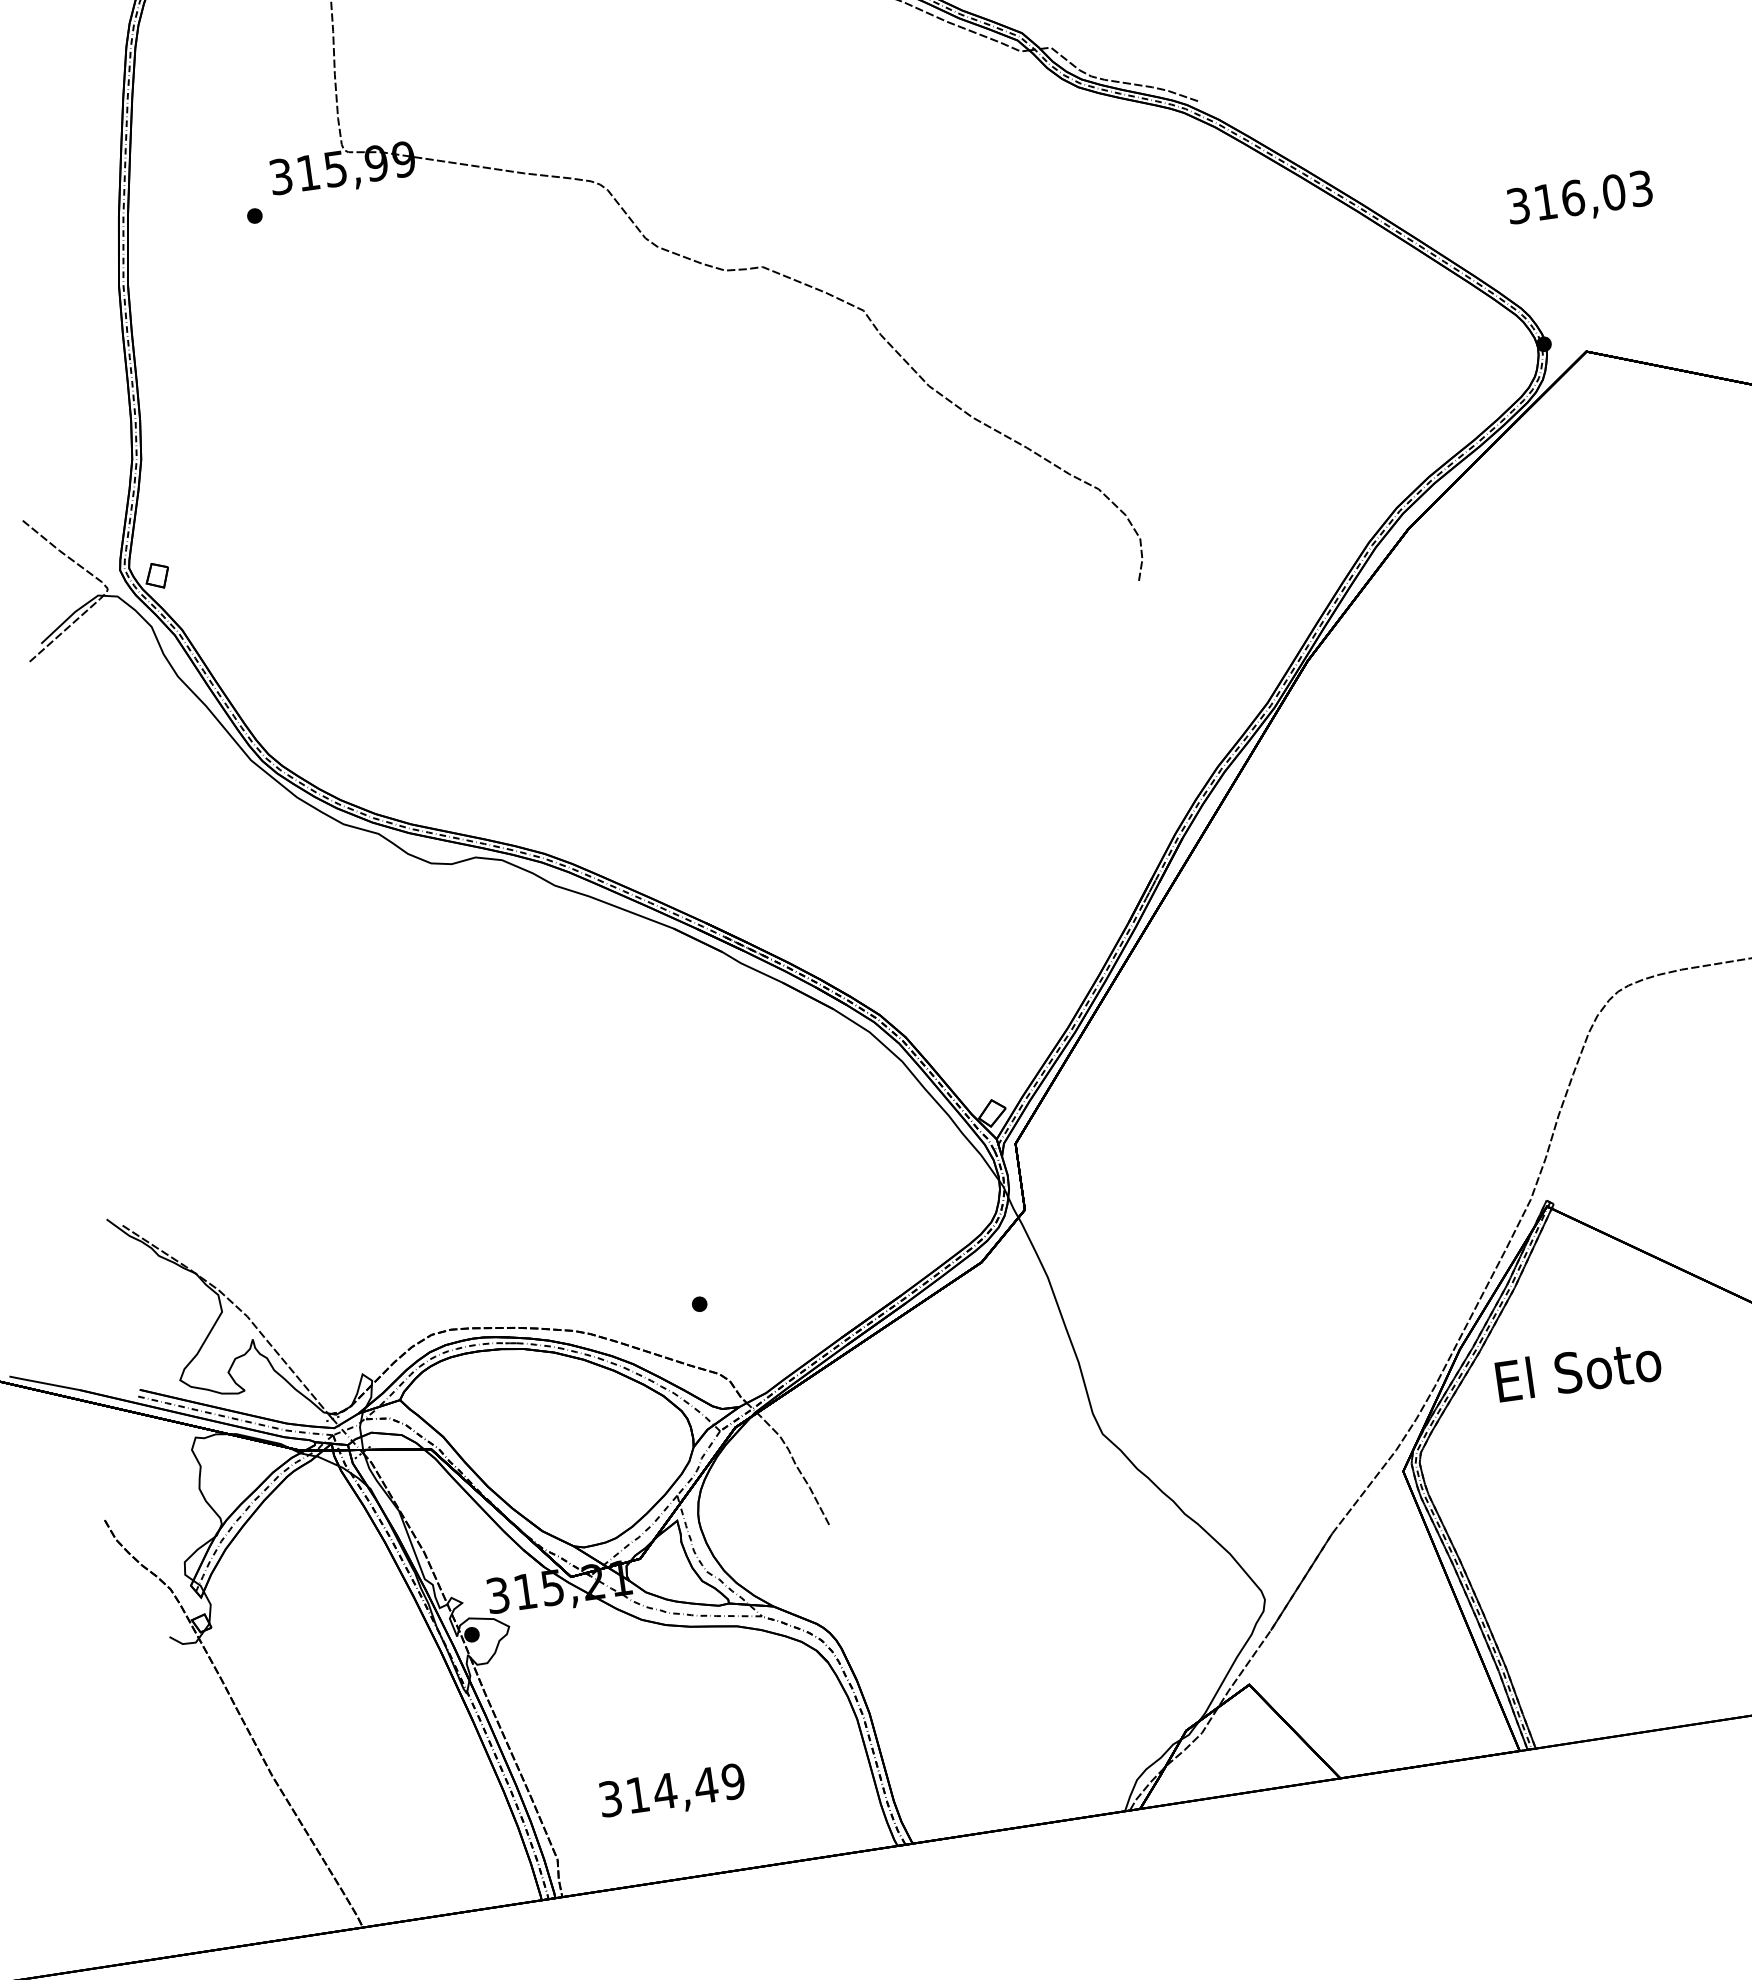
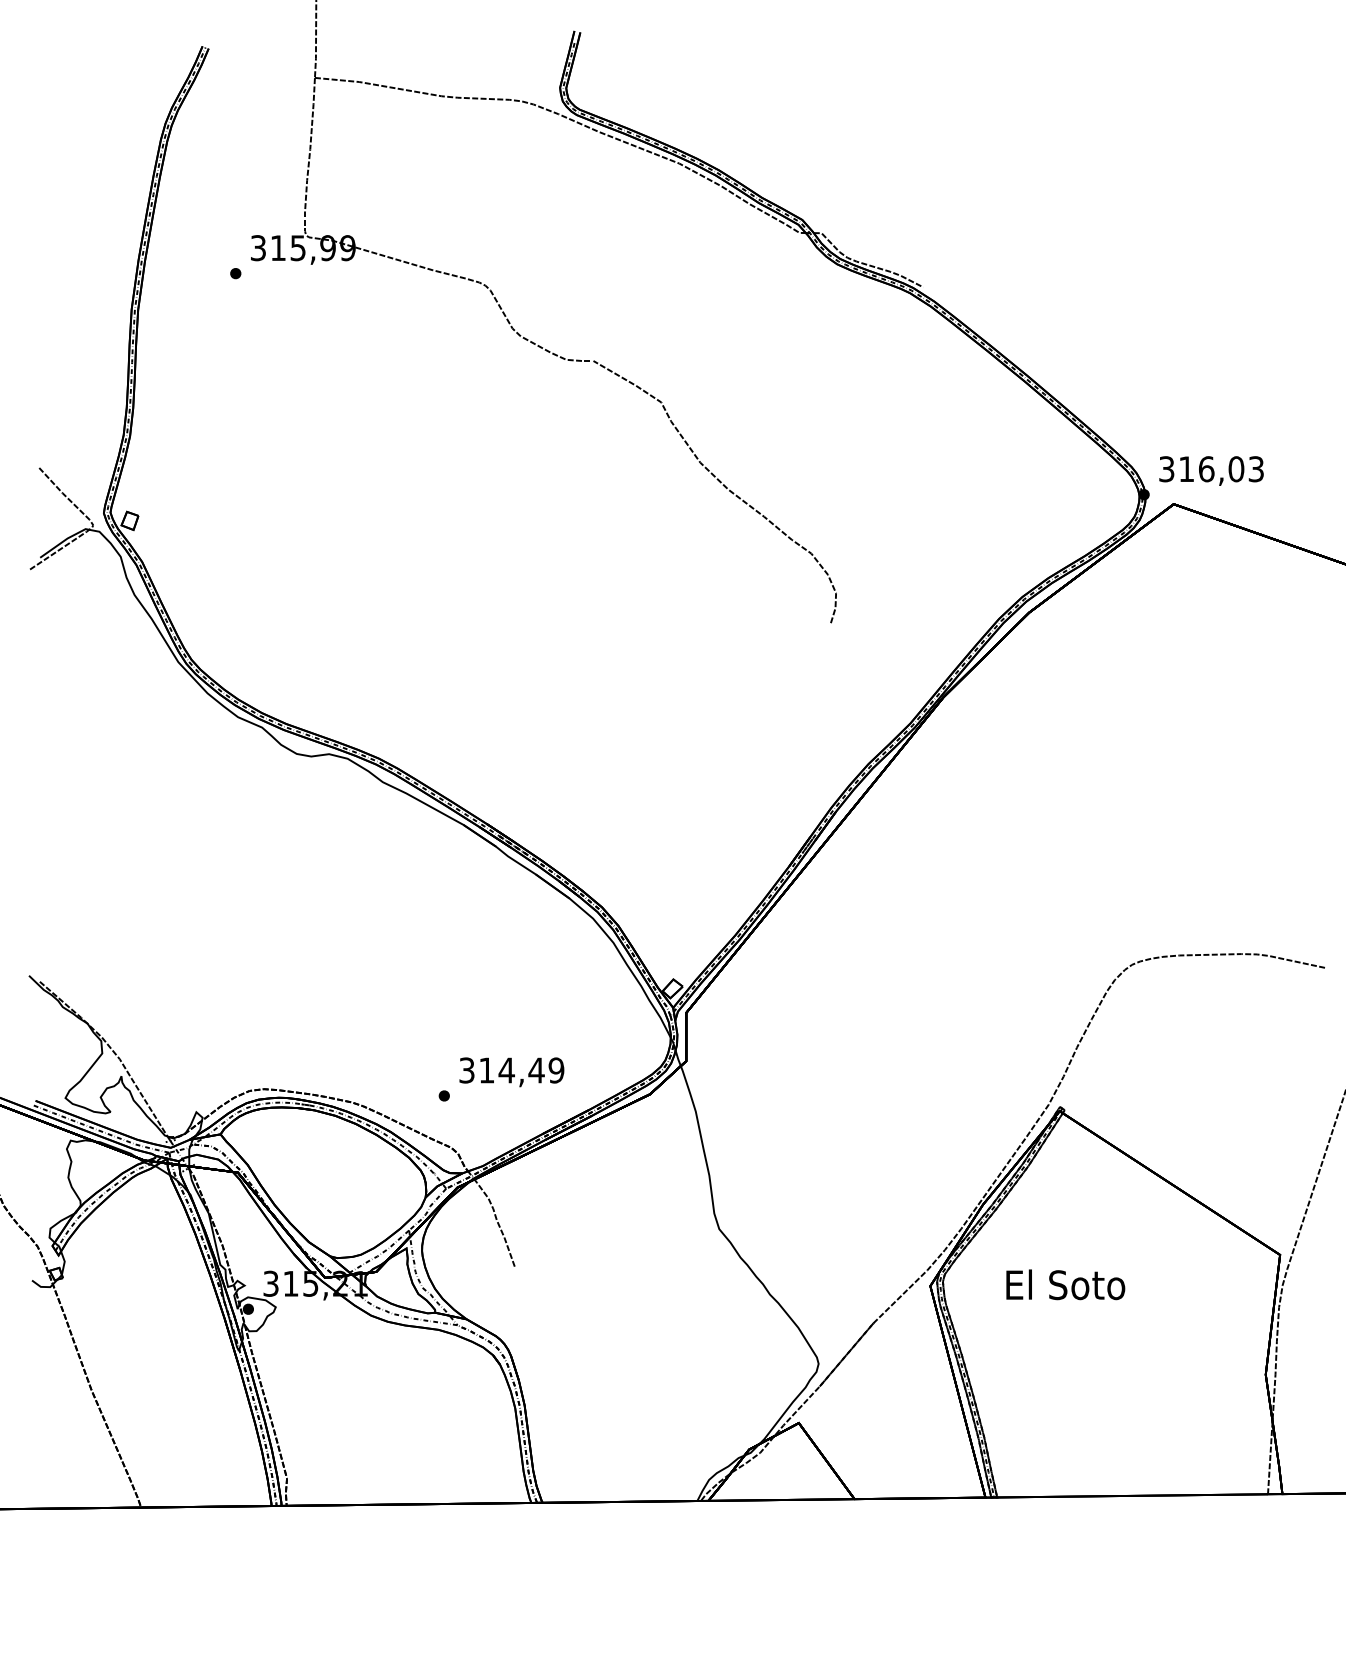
text: (1580, 198) -> (1211, 470), moved
text: (1578, 1370) -> (1065, 1284), moved
text: (672, 1793) -> (511, 1072), moved

